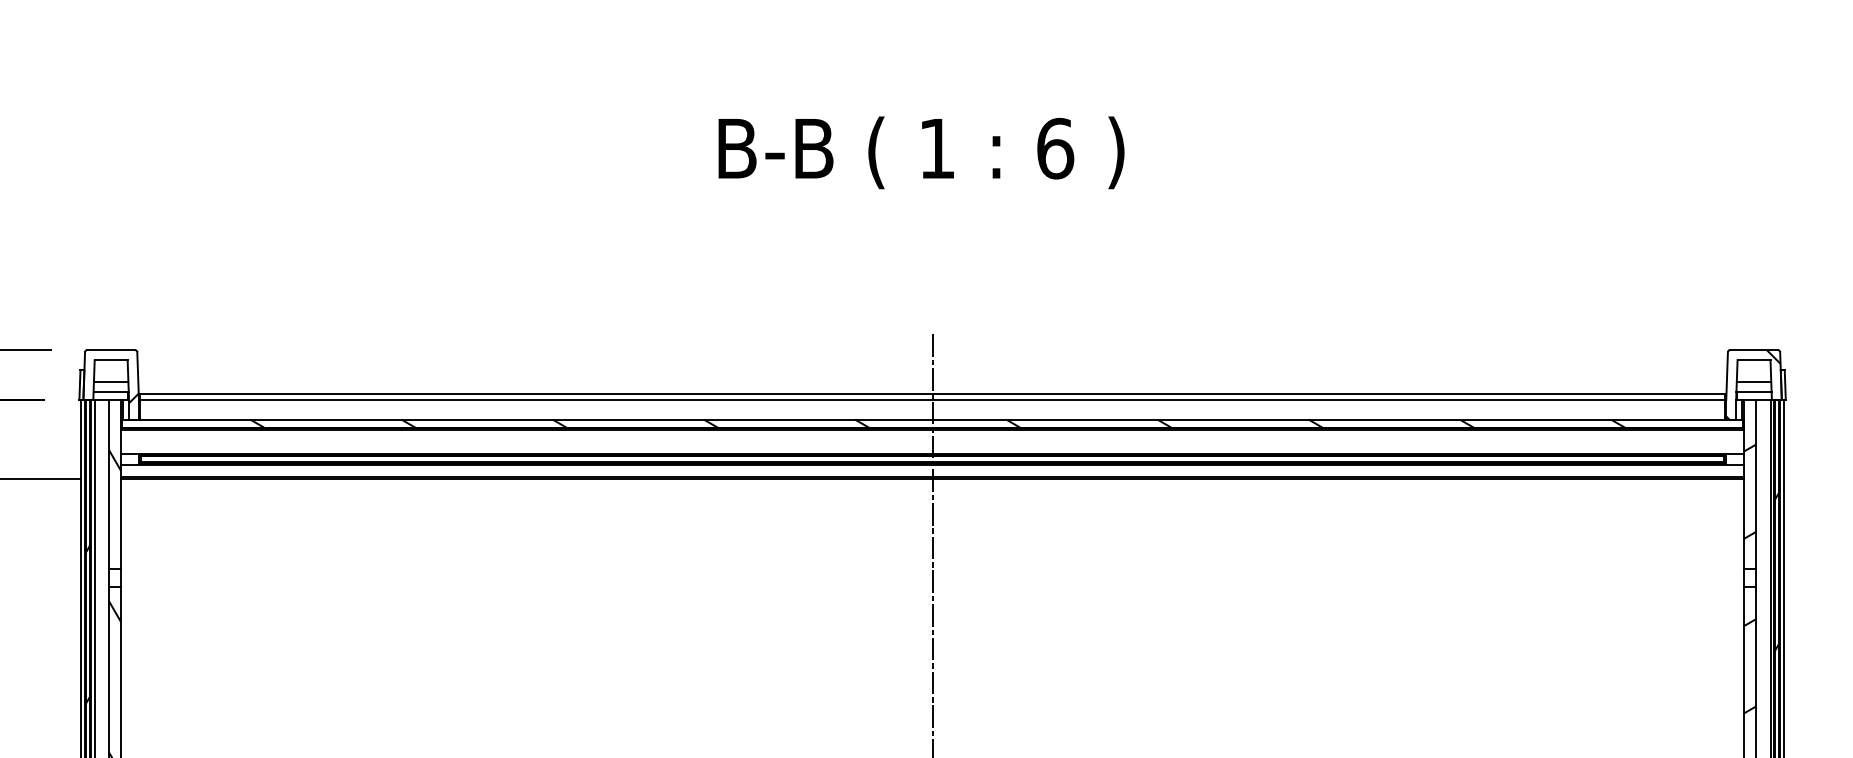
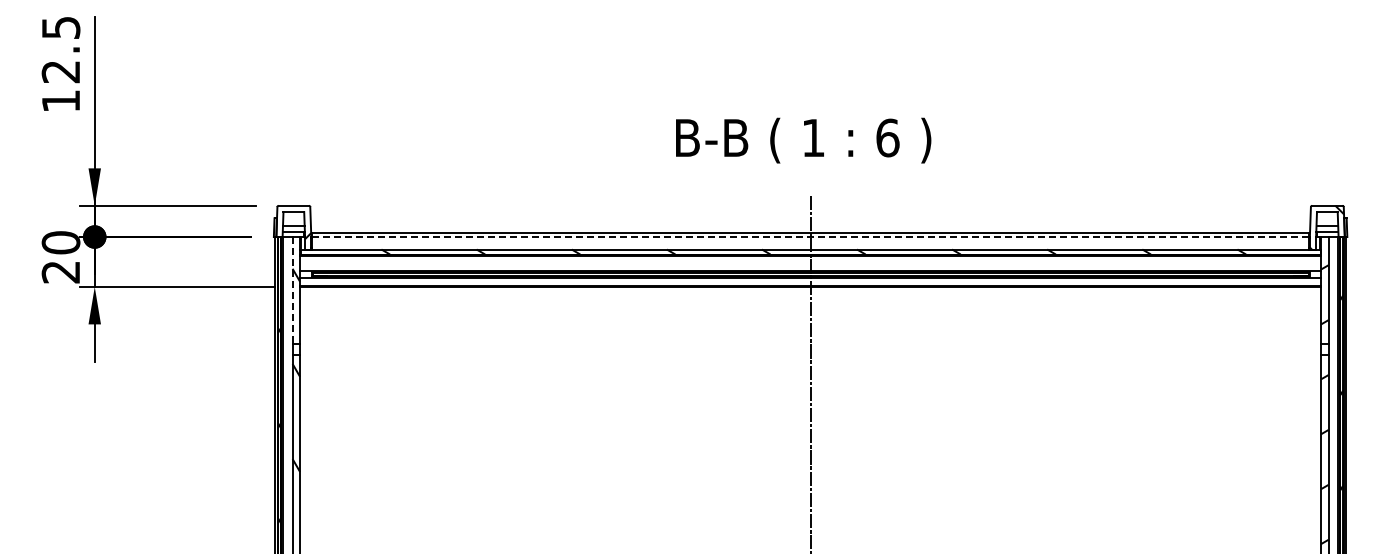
text: (921, 152) -> (803, 140), moved
line: (932, 400) -> (810, 237), solid -> dashed
line: (109, 484) -> (292, 290), solid -> dashed

